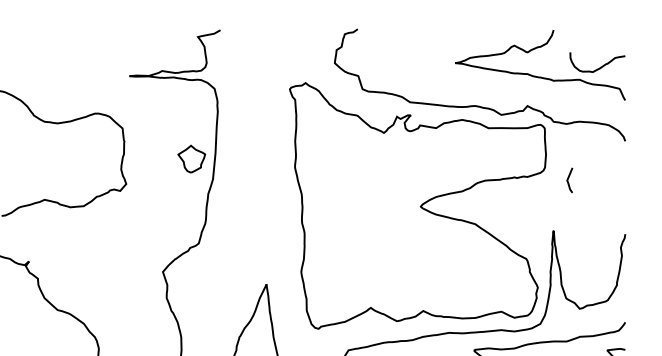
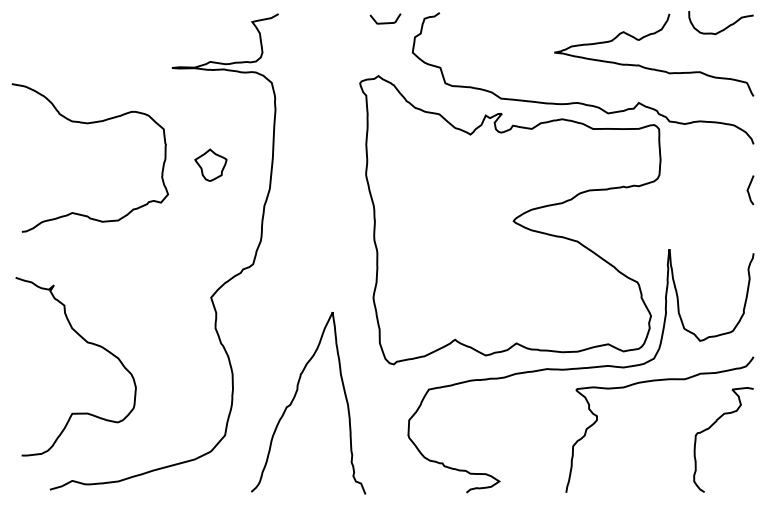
curve: (311, 37) -> (385, 22), added
curve: (598, 68) -> (722, 29), moved
part: (191, 158) -> (210, 164), moved
curve: (568, 178) -> (749, 188), moved

